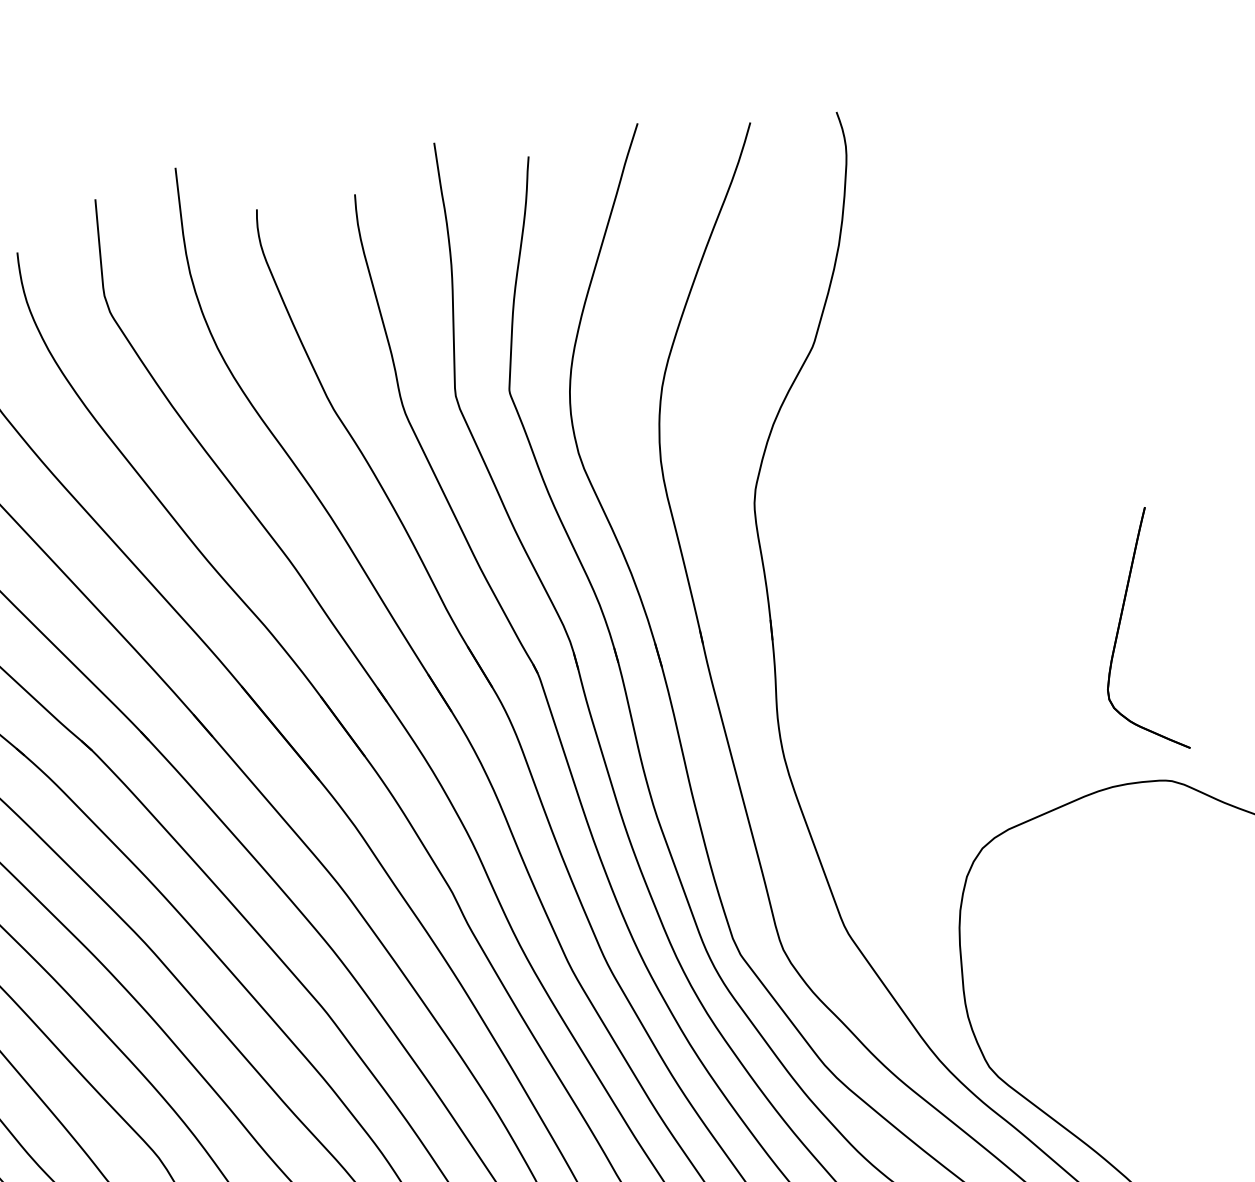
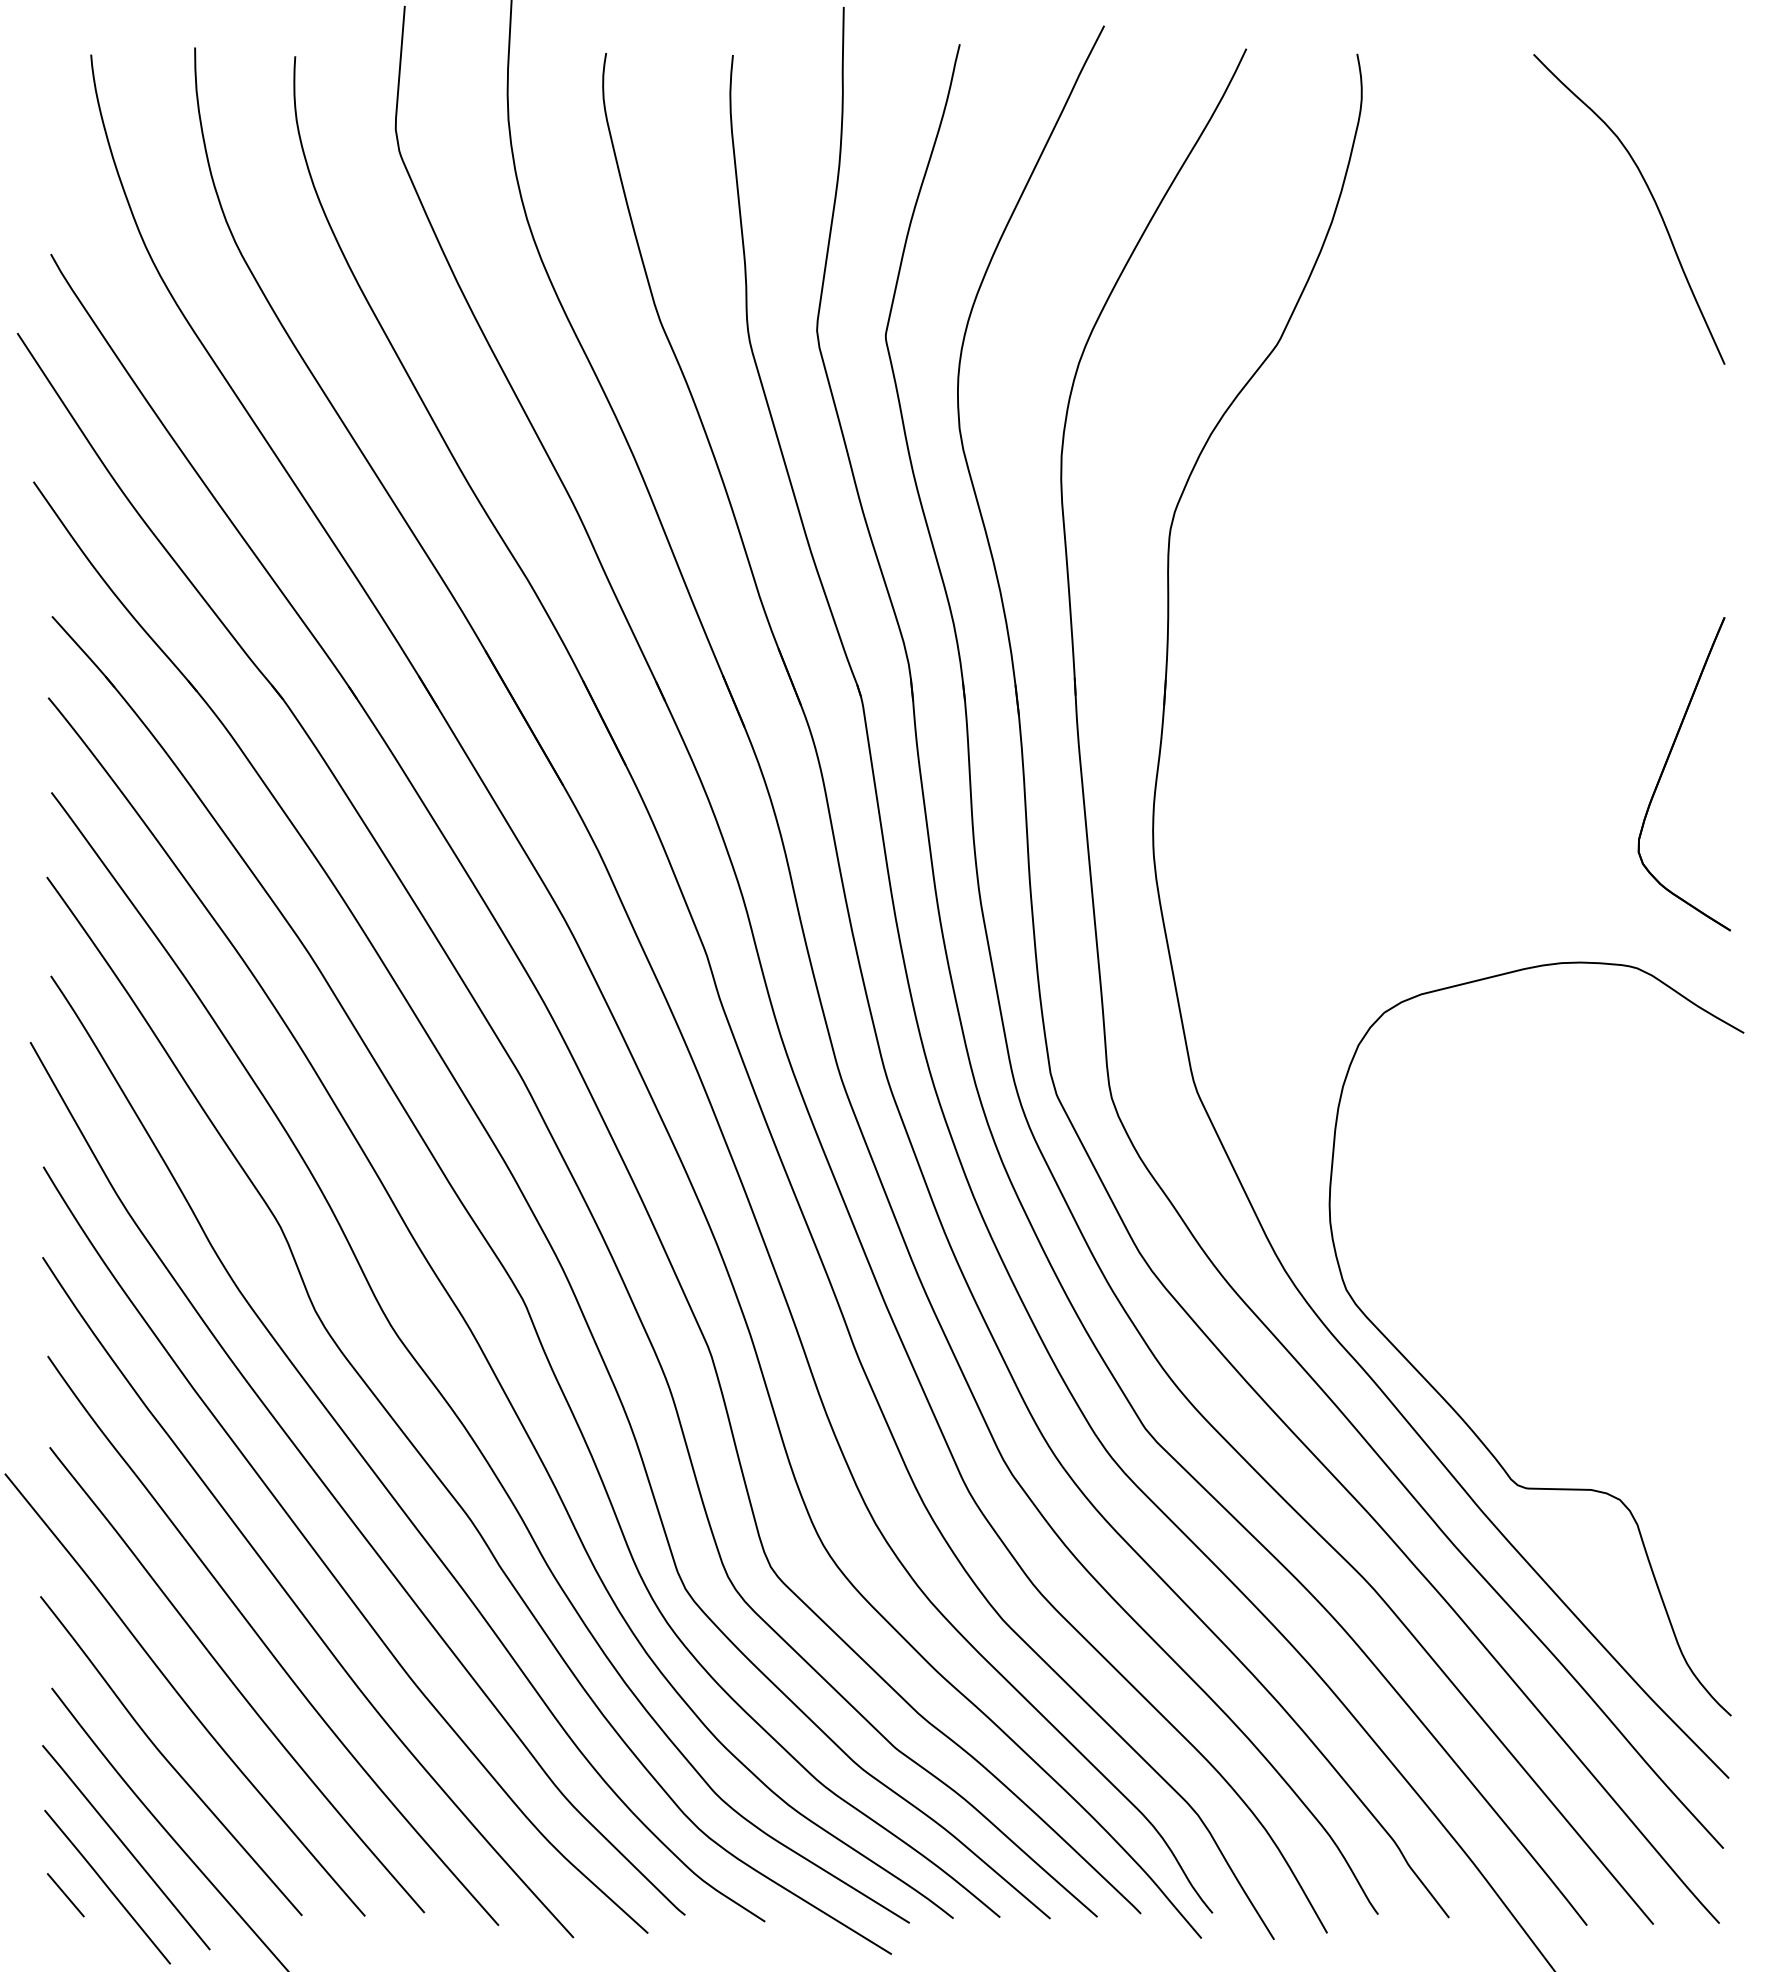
curve: (1083, 185) -> (1652, 198), added
part: (1119, 629) -> (1666, 765), moved

